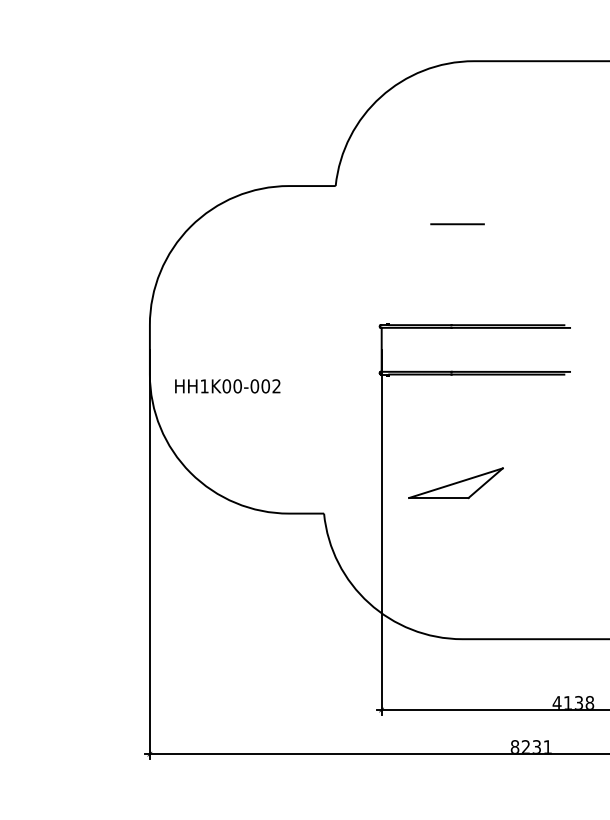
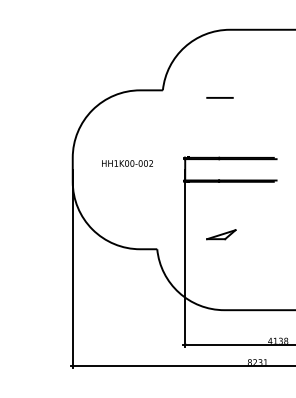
line: (456, 223) -> (219, 97), moved
text: (227, 386) -> (127, 163), moved
part: (456, 483) -> (221, 234), size x0.62

